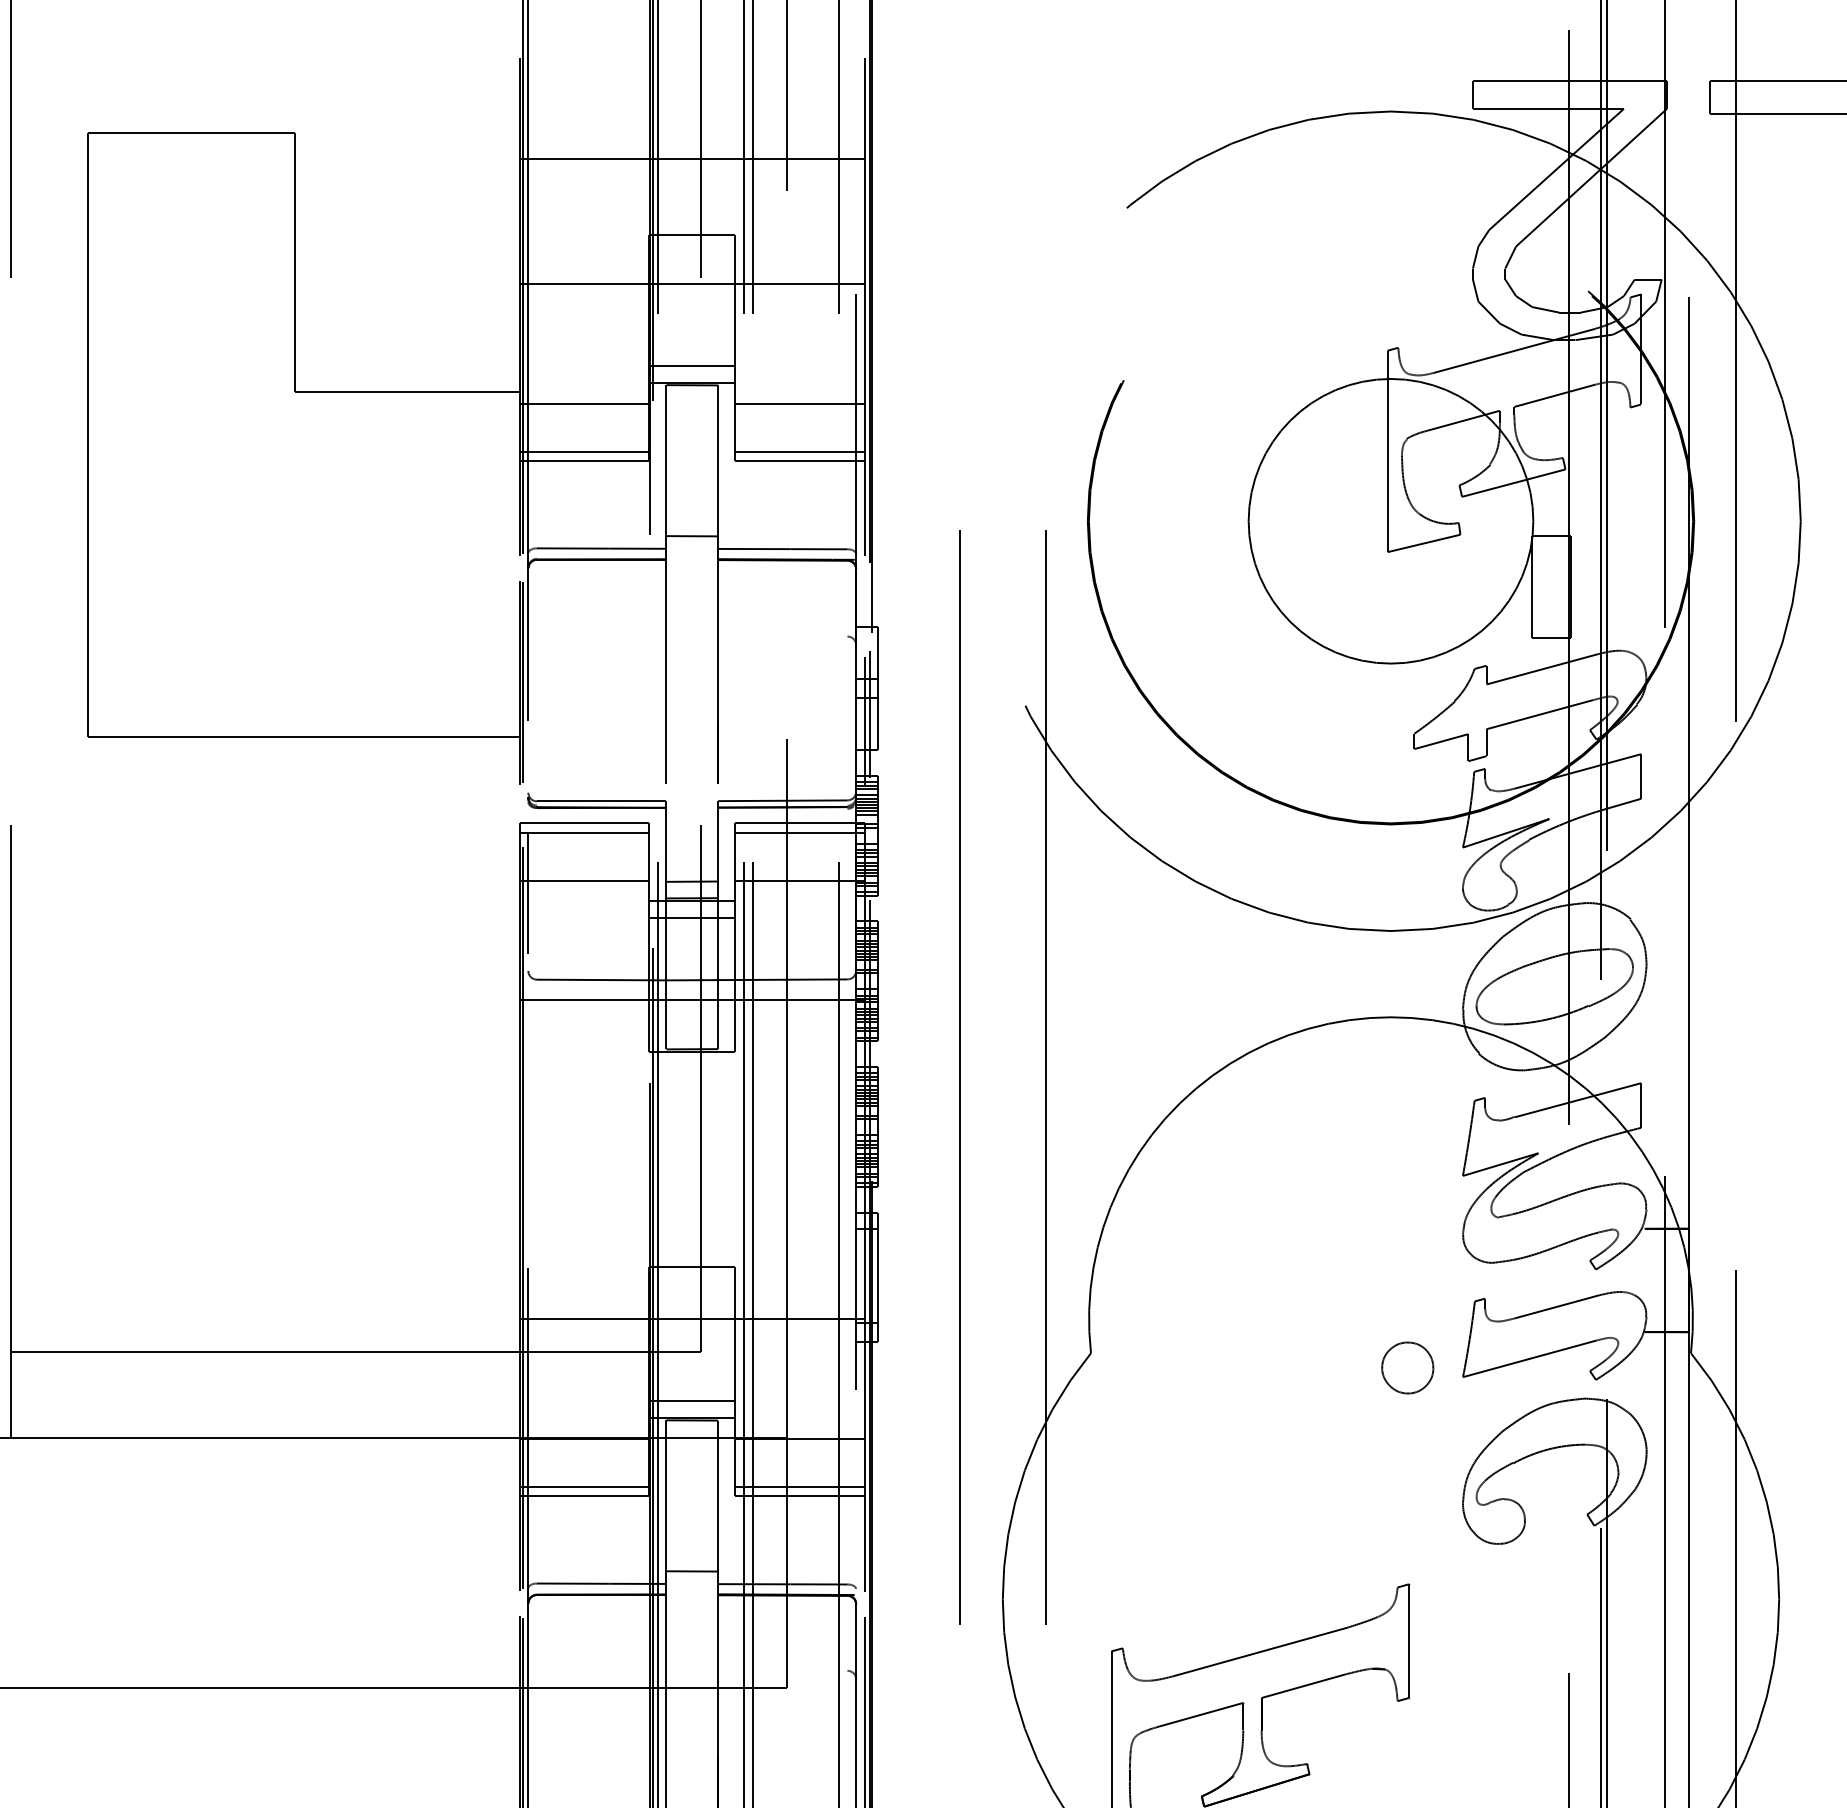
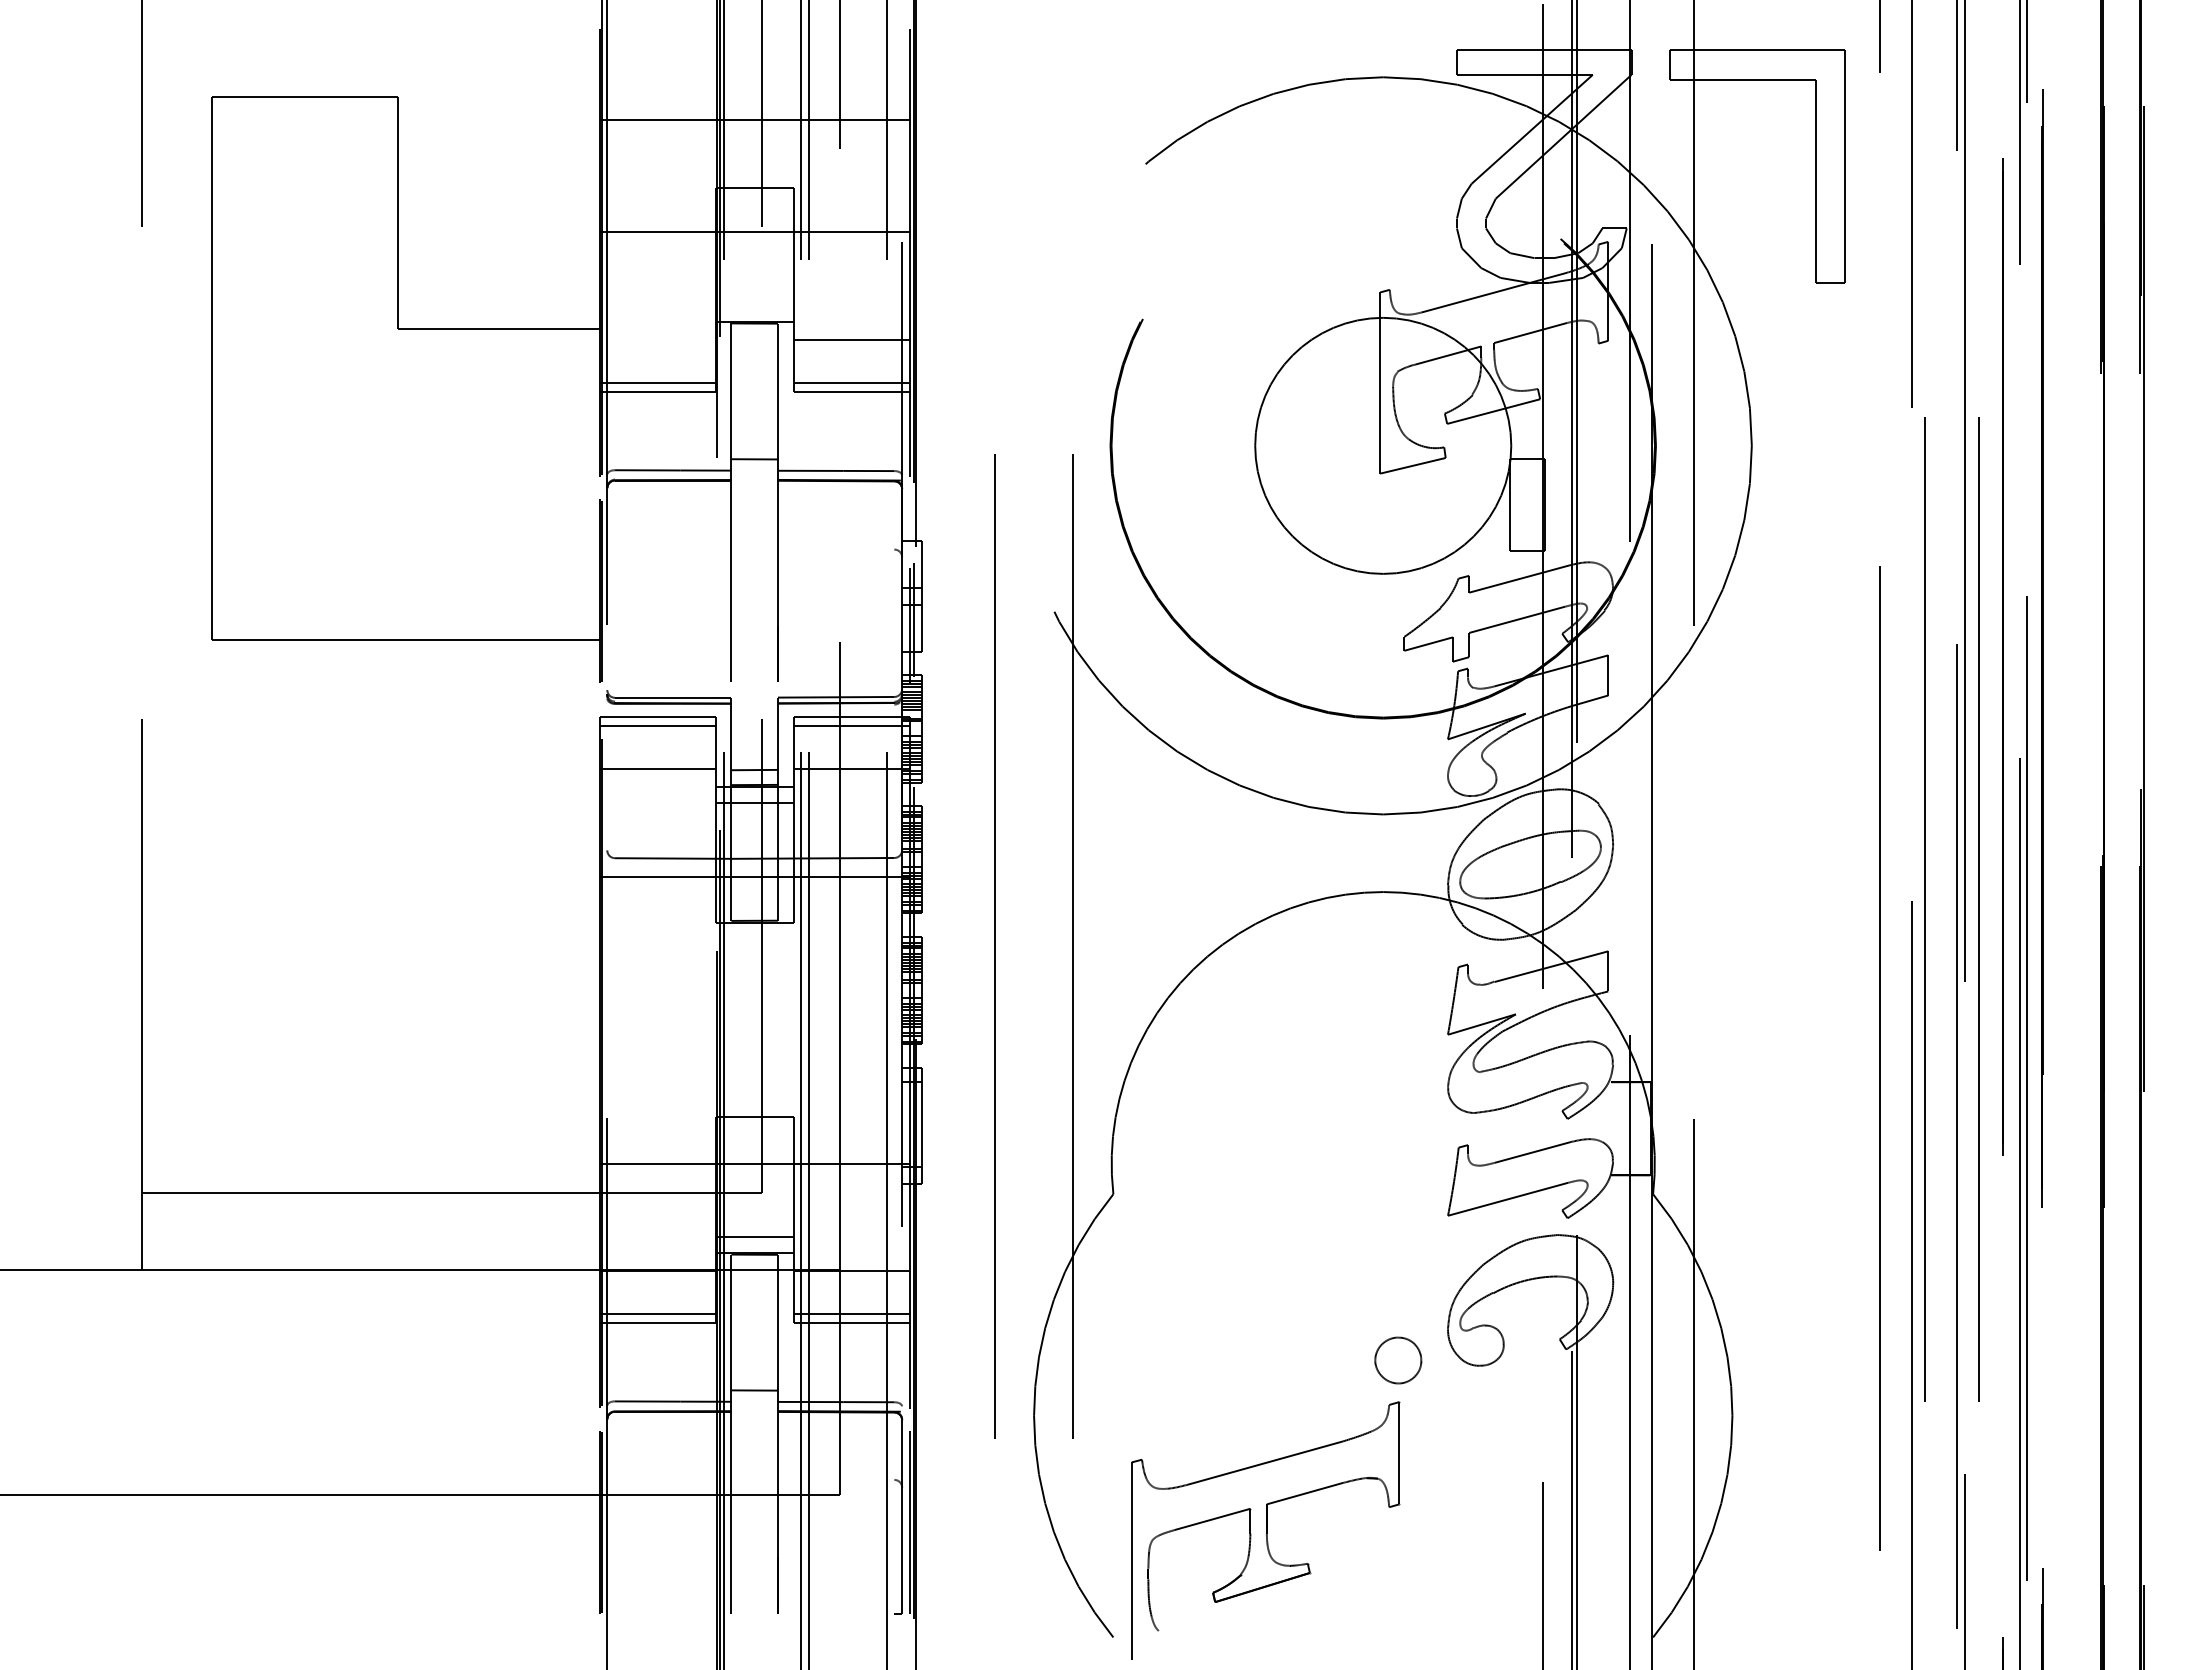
line: (692, 366) -> (754, 306), removed
line: (584, 404) -> (657, 340), removed
line: (528, 893) -> (607, 780), removed
part: (1407, 1367) -> (1398, 1360), moved

